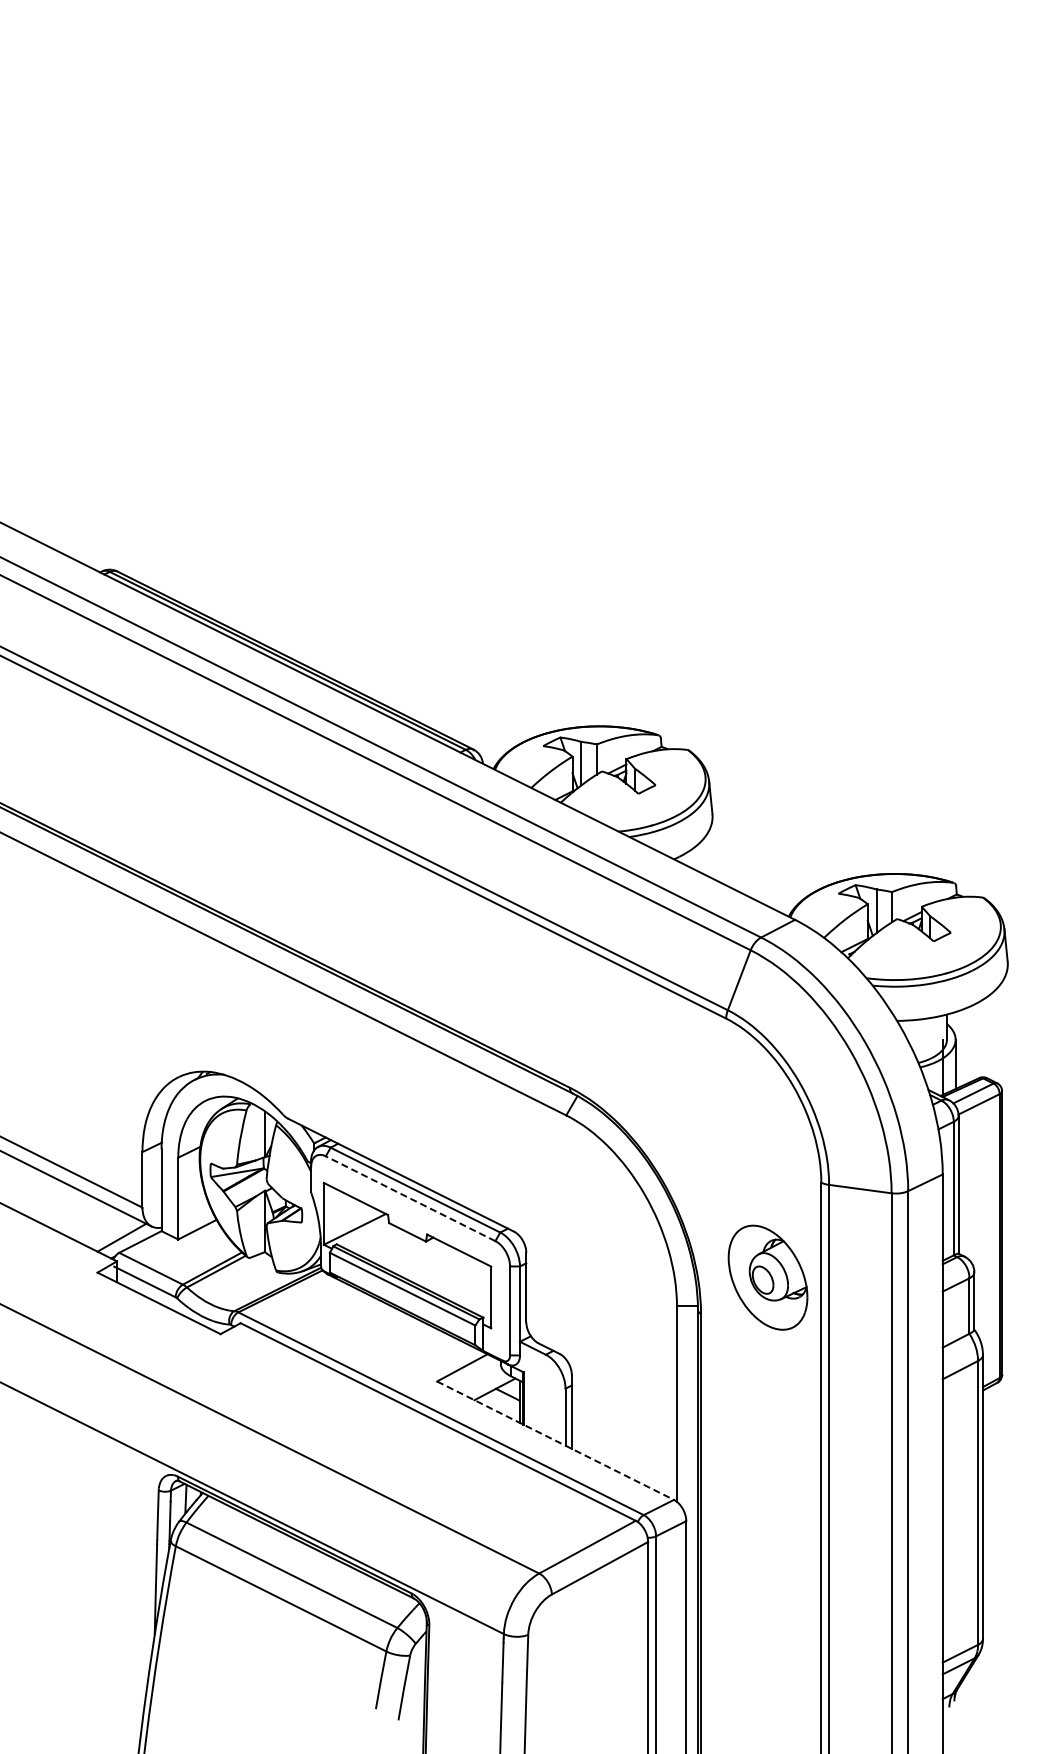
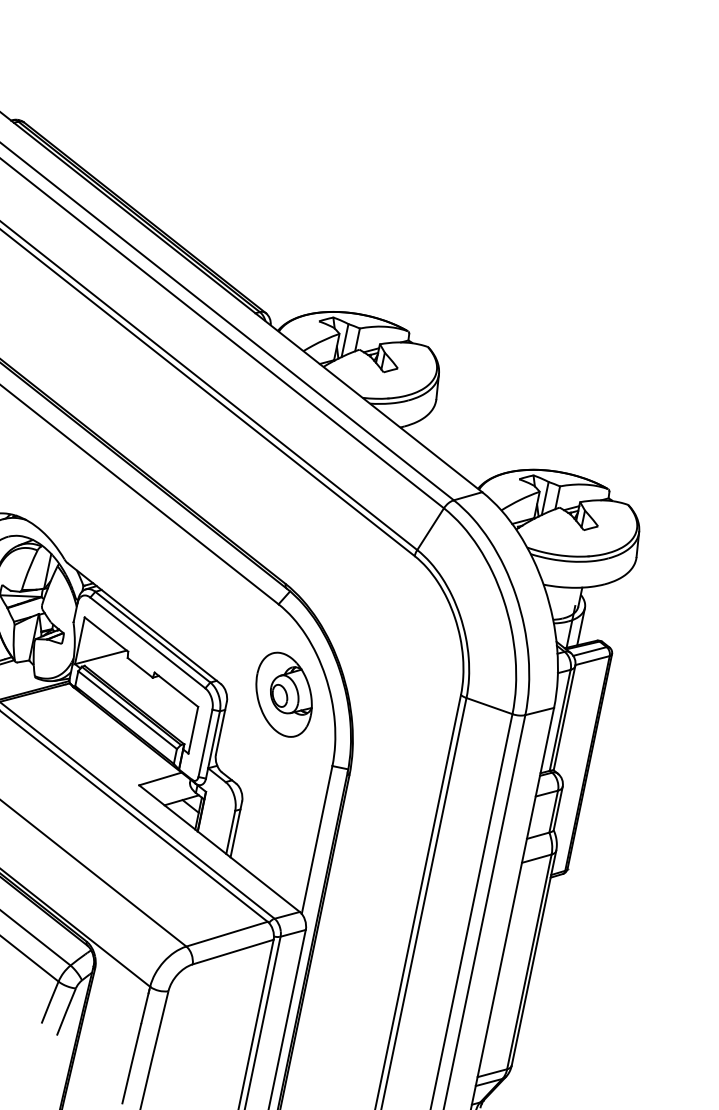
line: (410, 1198) -> (147, 642), dashed -> solid
part: (767, 1277) -> (283, 694), moved
line: (555, 1440) -> (219, 848), dashed -> solid

